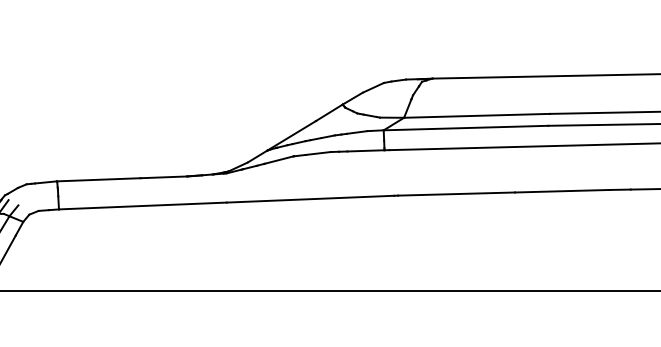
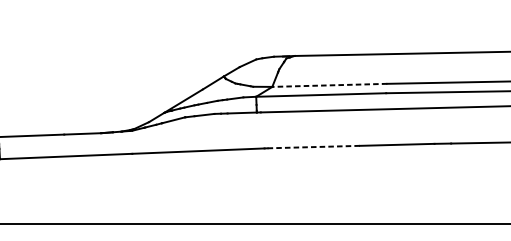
line: (476, 115) -> (329, 85), solid -> dashed
line: (456, 194) -> (313, 147), solid -> dashed

